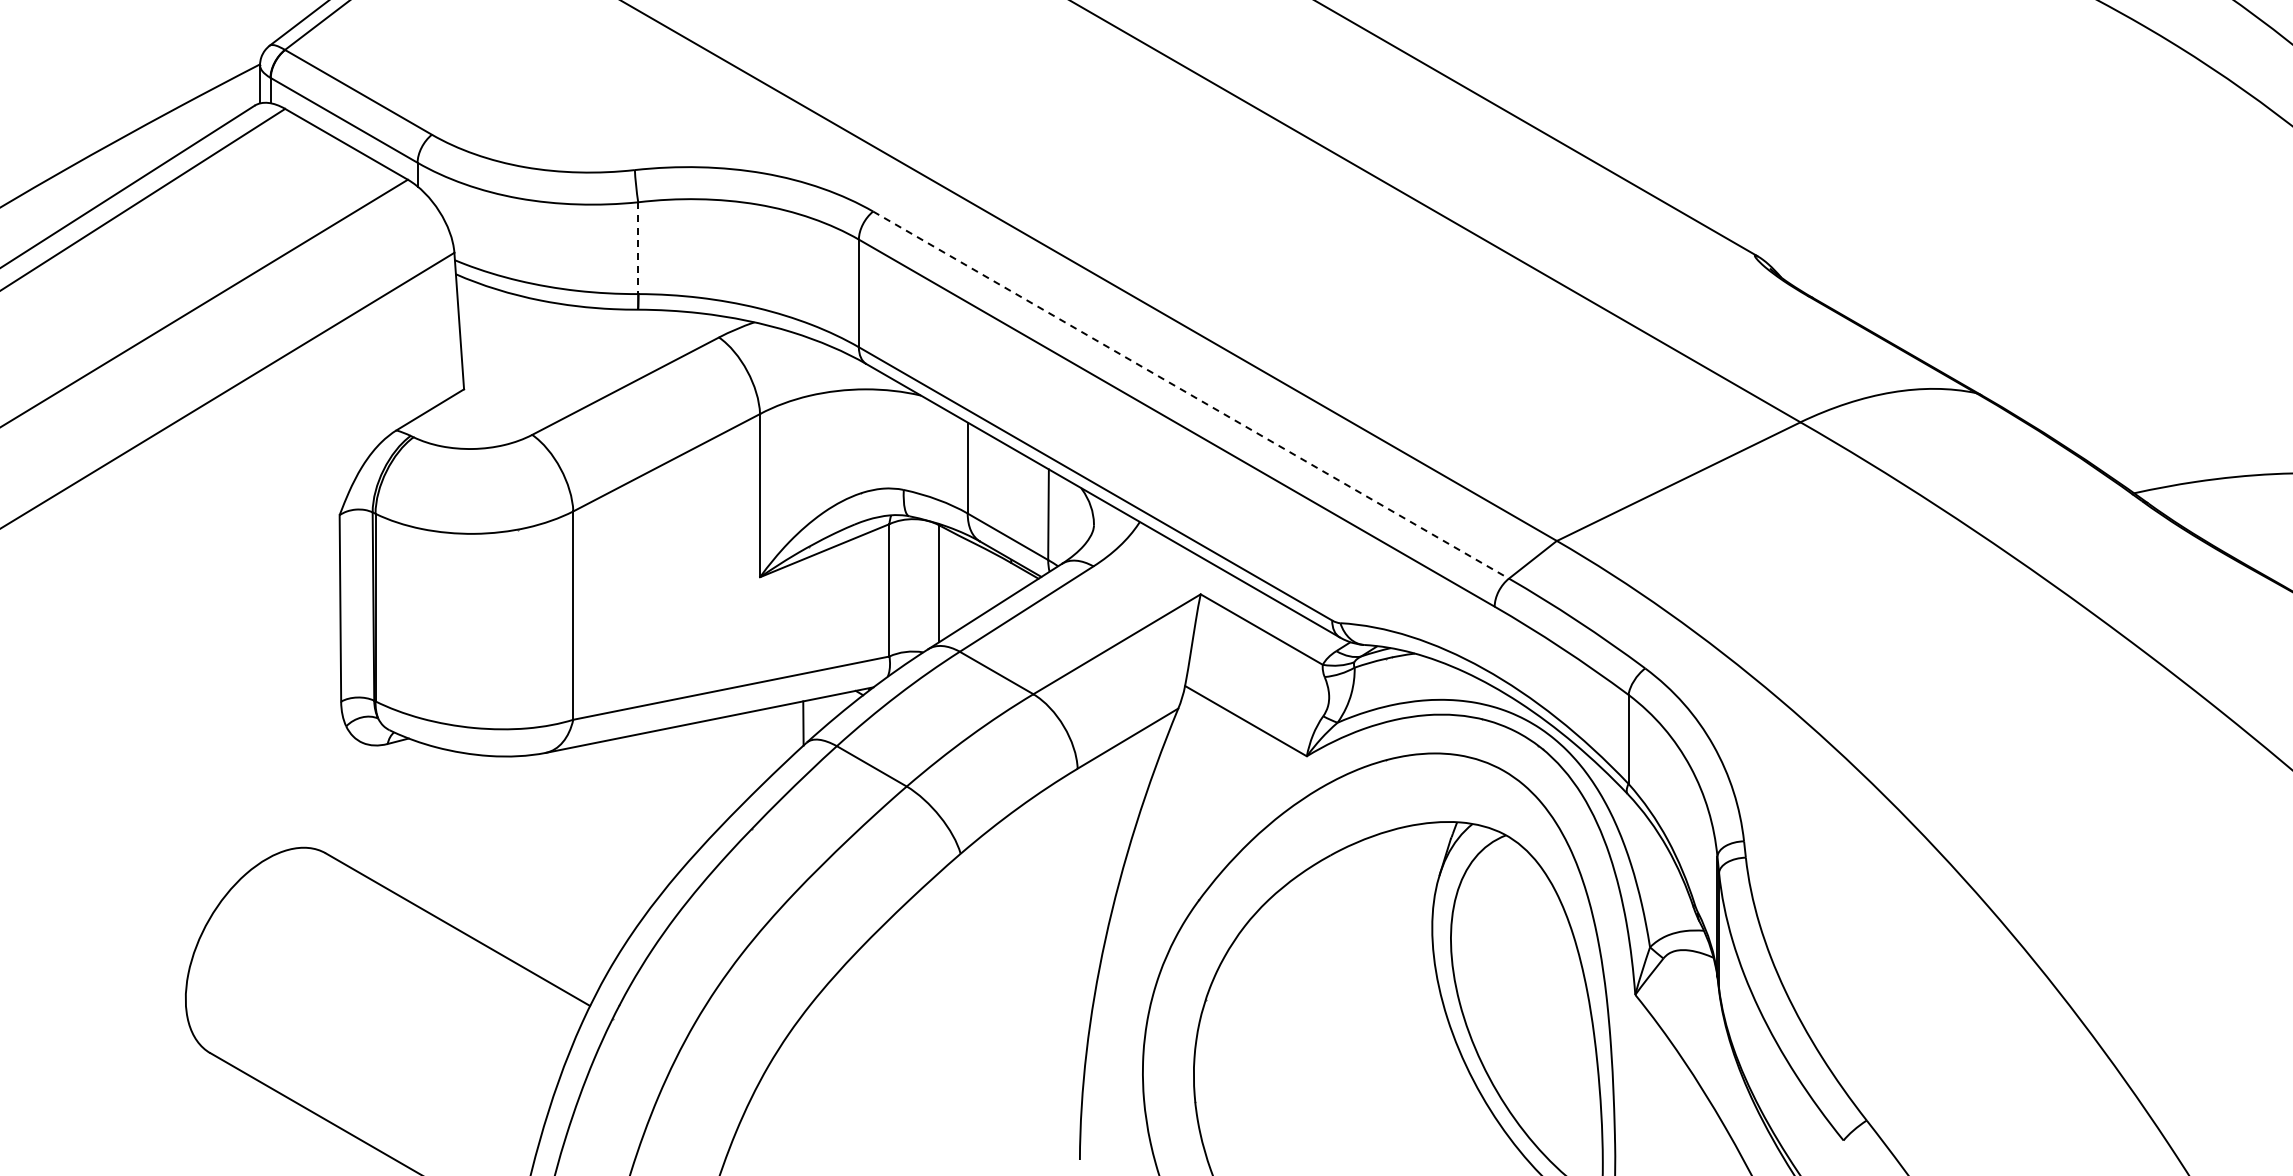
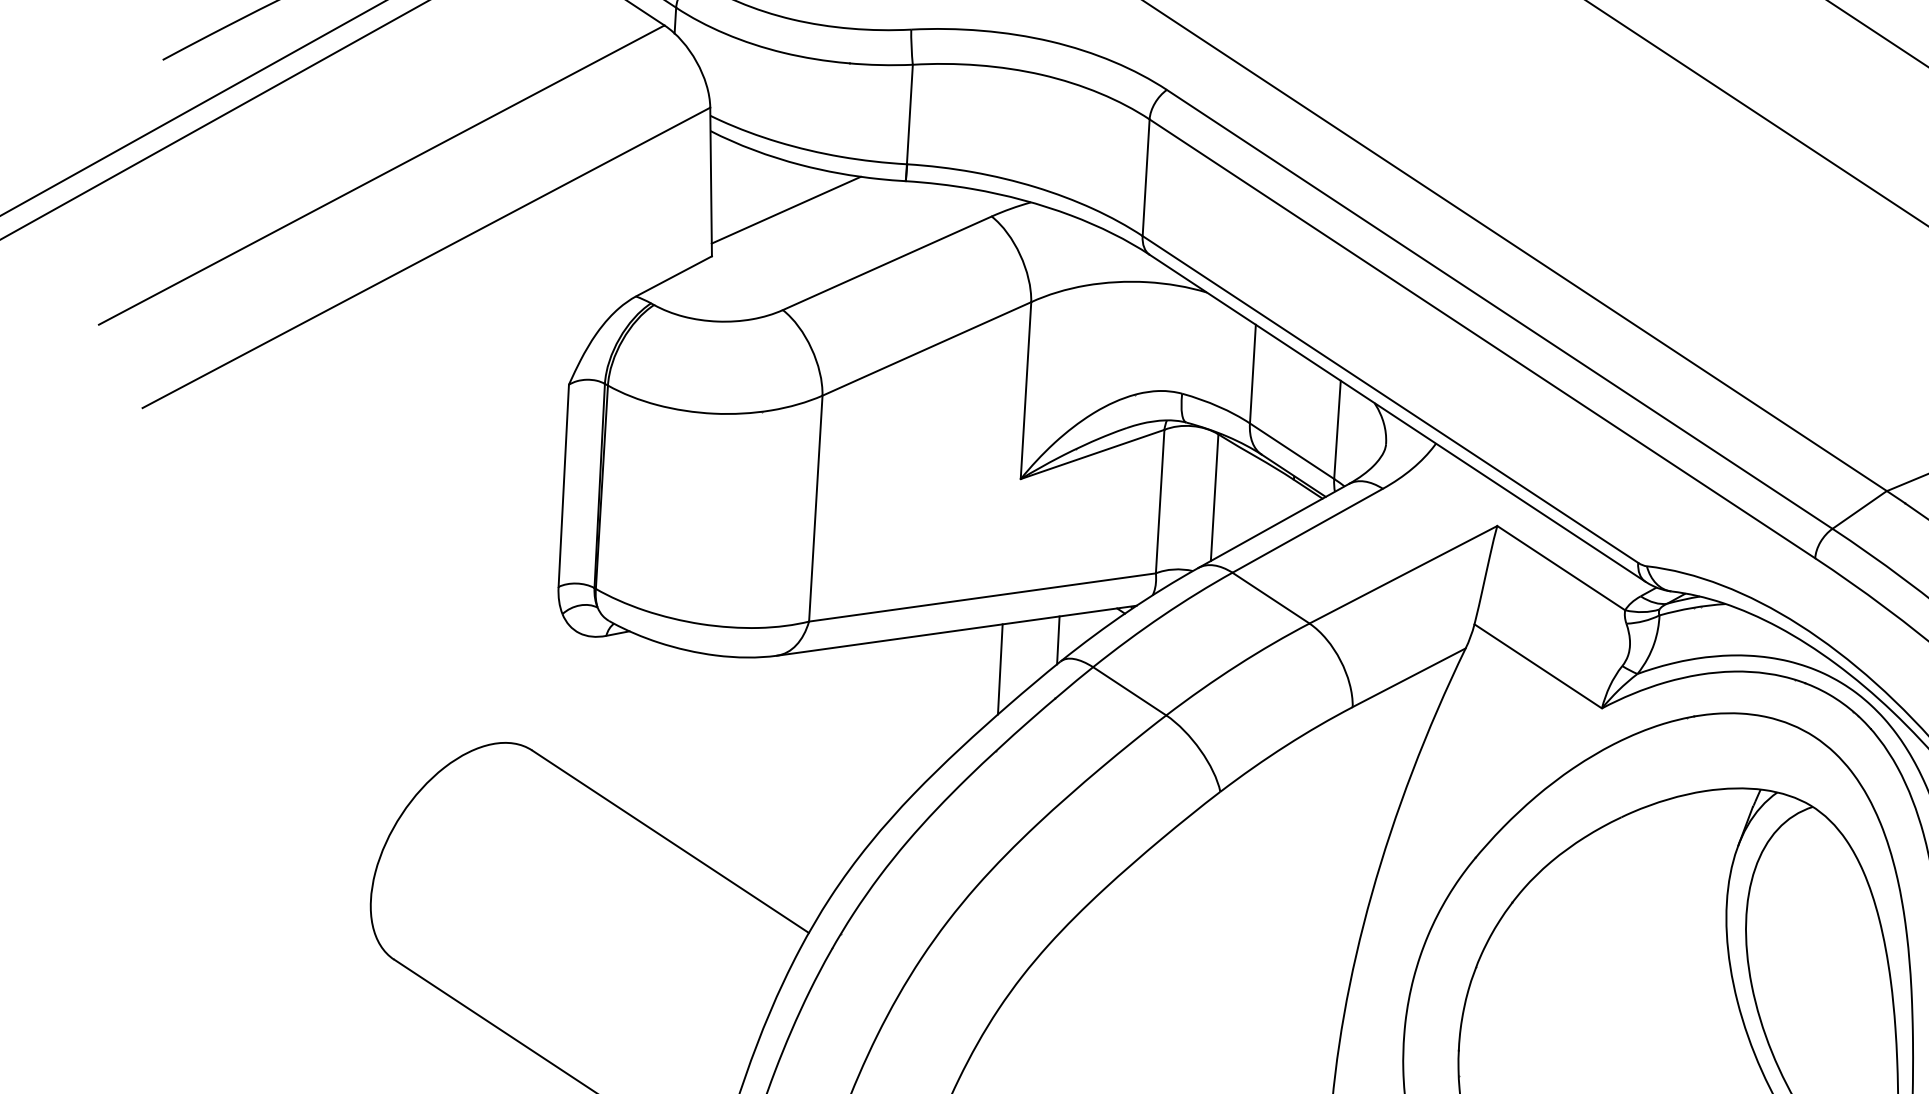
line: (638, 248) -> (910, 114), dashed -> solid
line: (529, 342) -> (785, 209), added
line: (1191, 395) -> (1500, 309), dashed -> solid
line: (751, 752) -> (1000, 668), added

